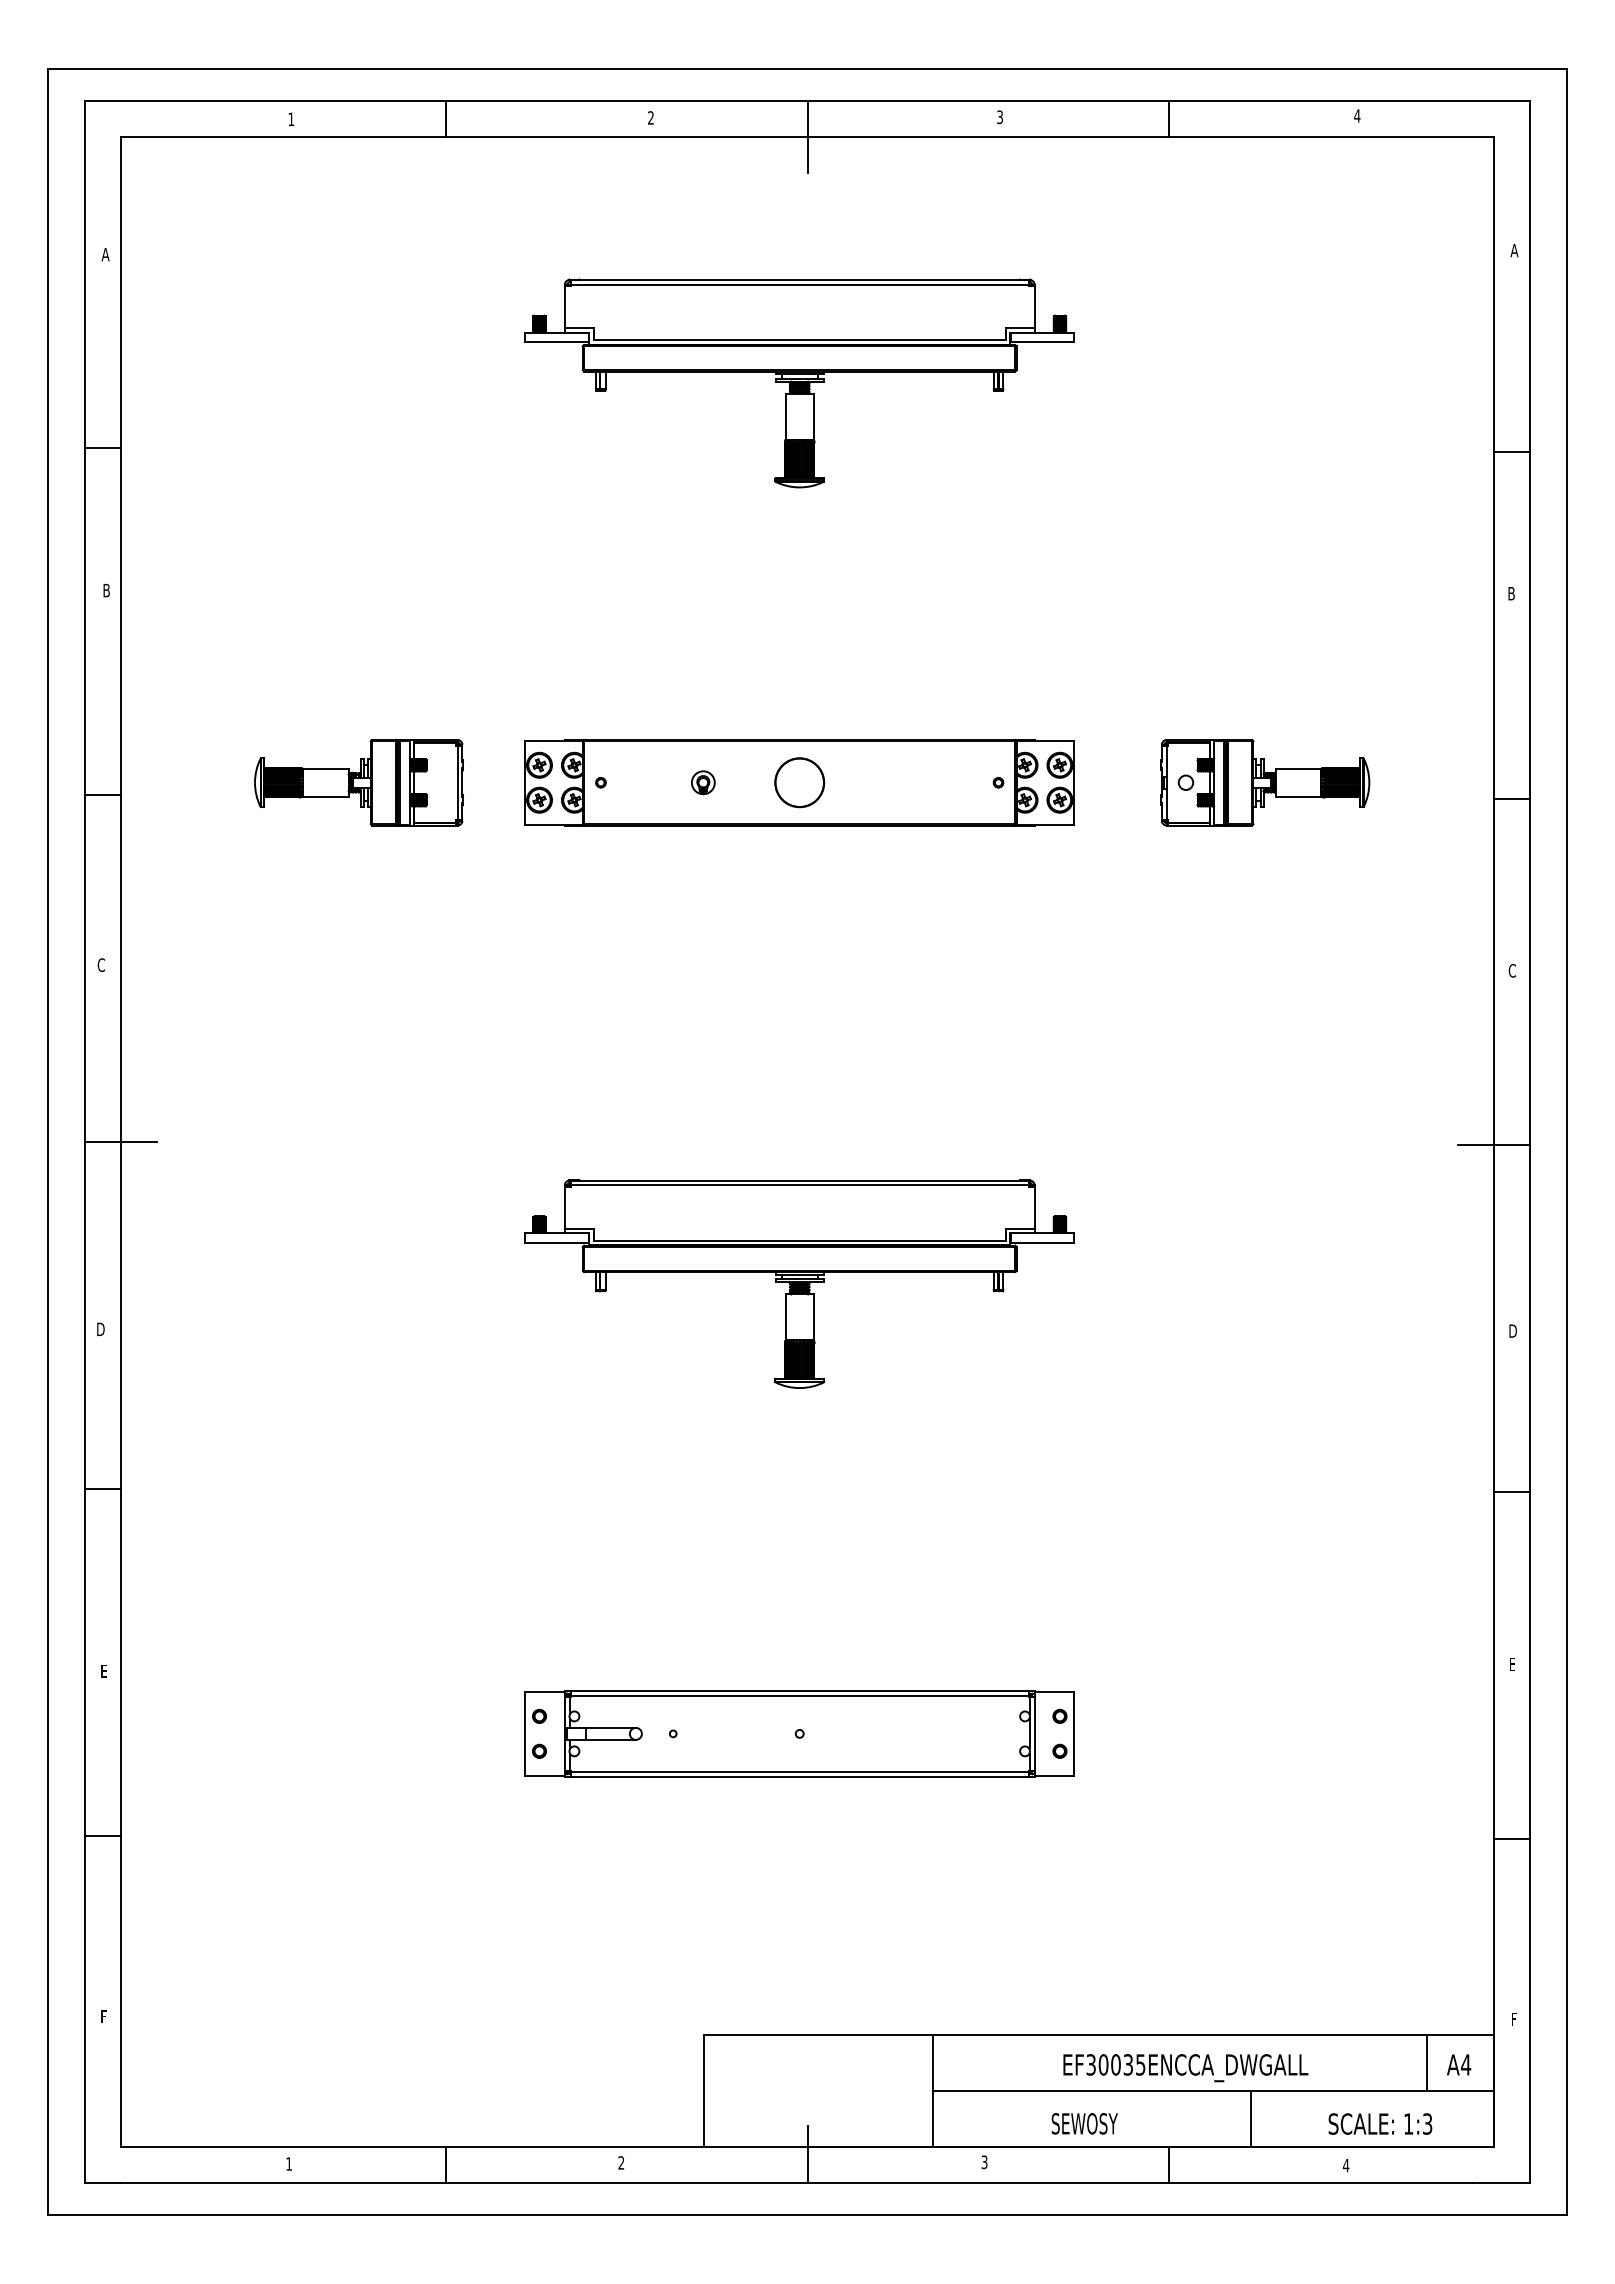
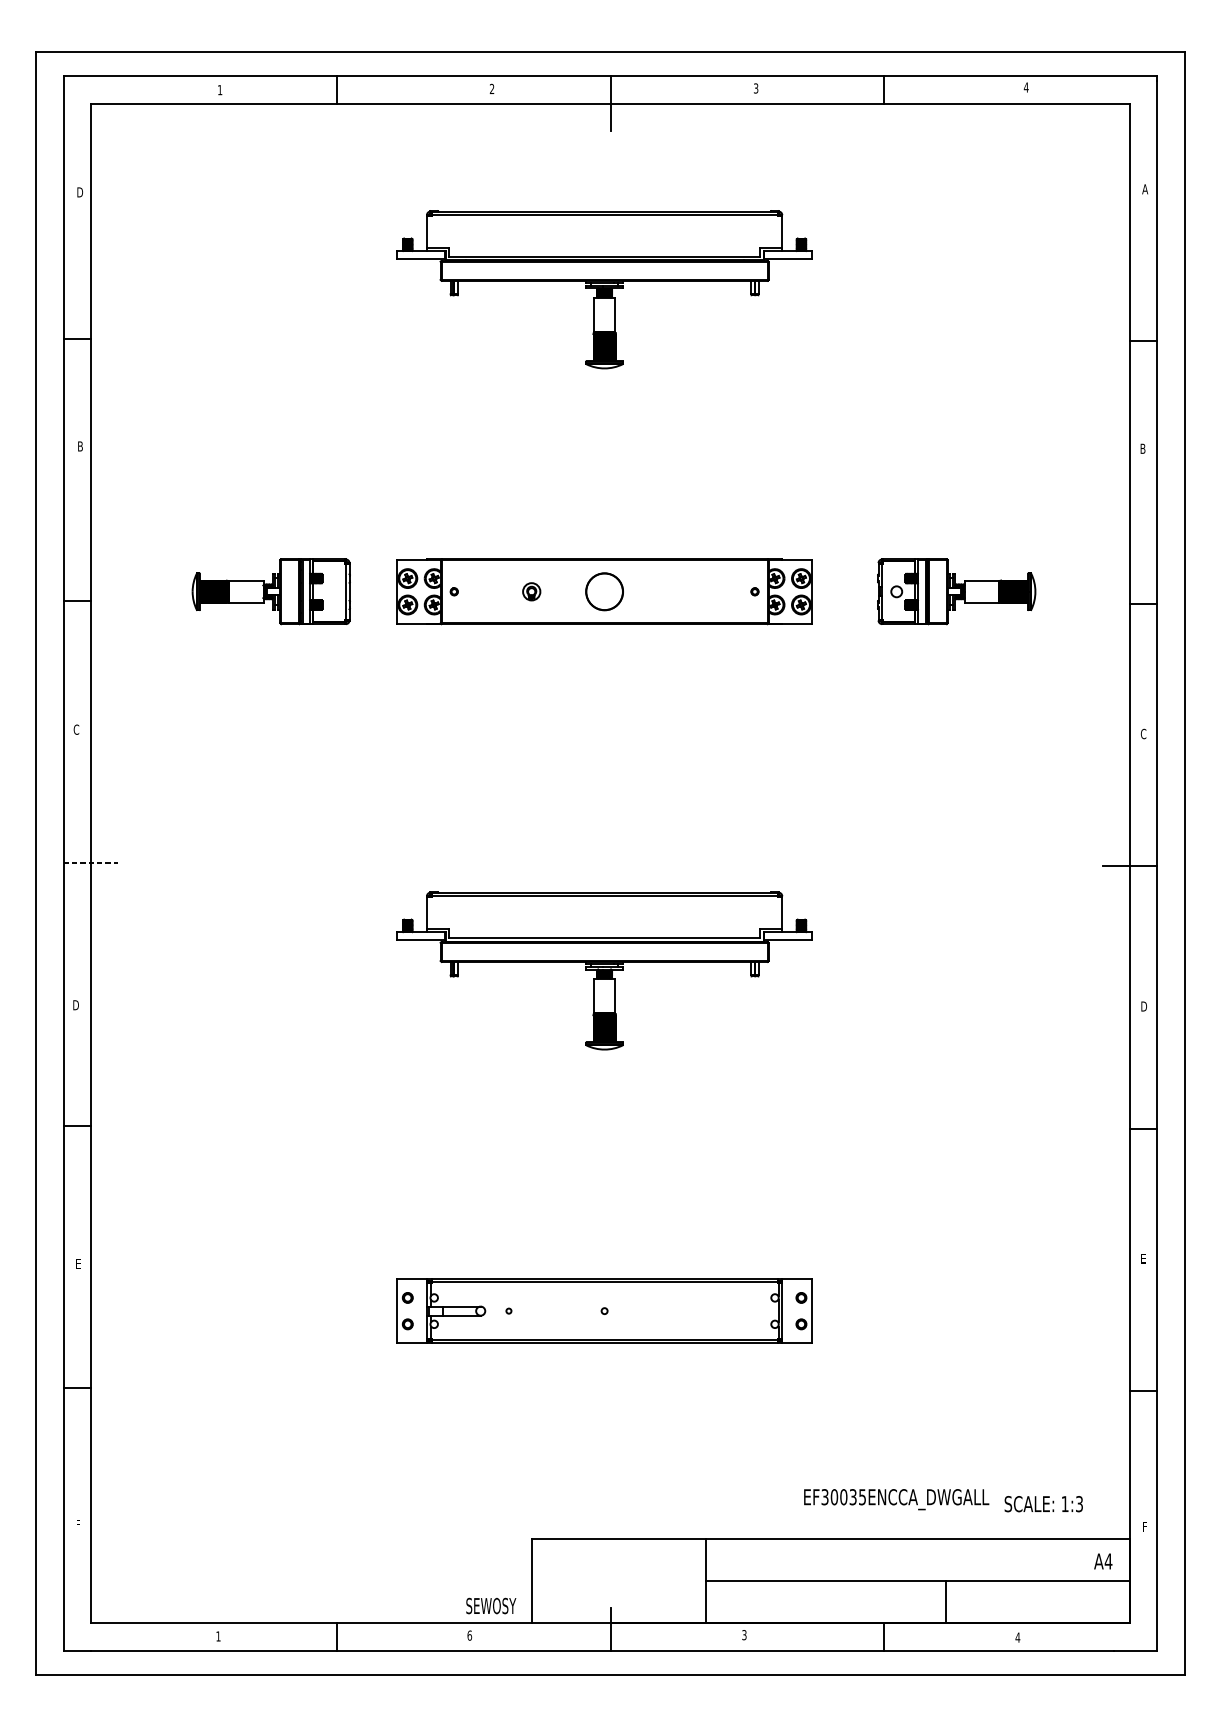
text: (105, 254) -> (79, 192), A -> D
line: (121, 1141) -> (91, 863), solid -> dashed
line: (1426, 2063) -> (1078, 1560), removed
text: (1185, 2068) -> (896, 1499), moved
text: (1084, 2123) -> (491, 1605), moved
text: (1380, 2123) -> (1043, 1503), moved
text: (621, 2162) -> (469, 1635), 2 -> 6

